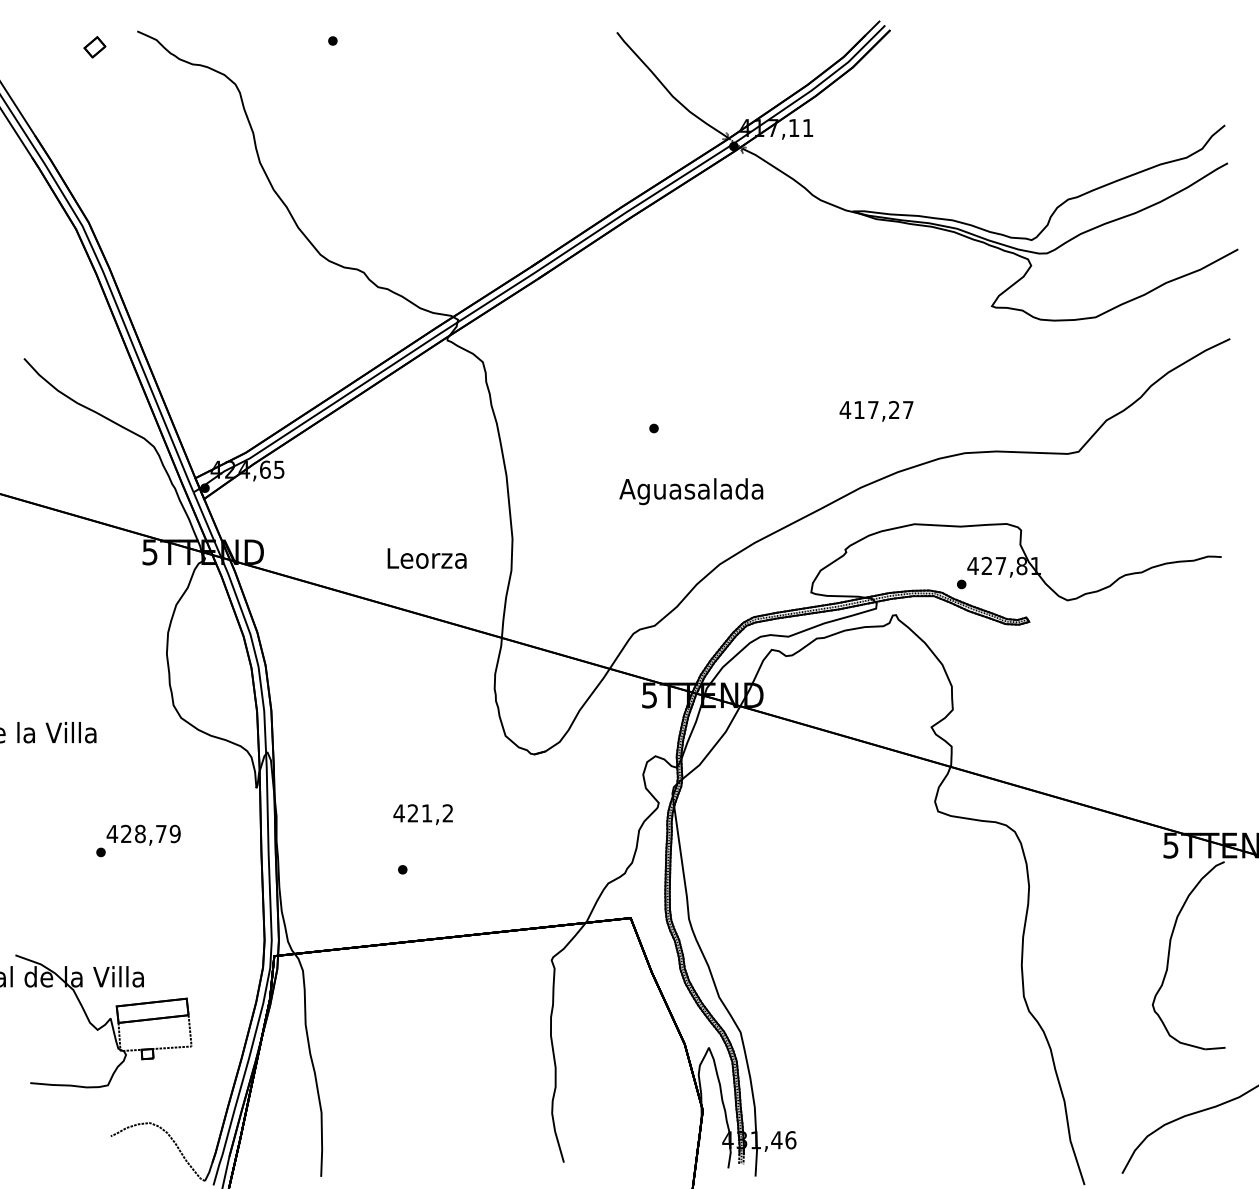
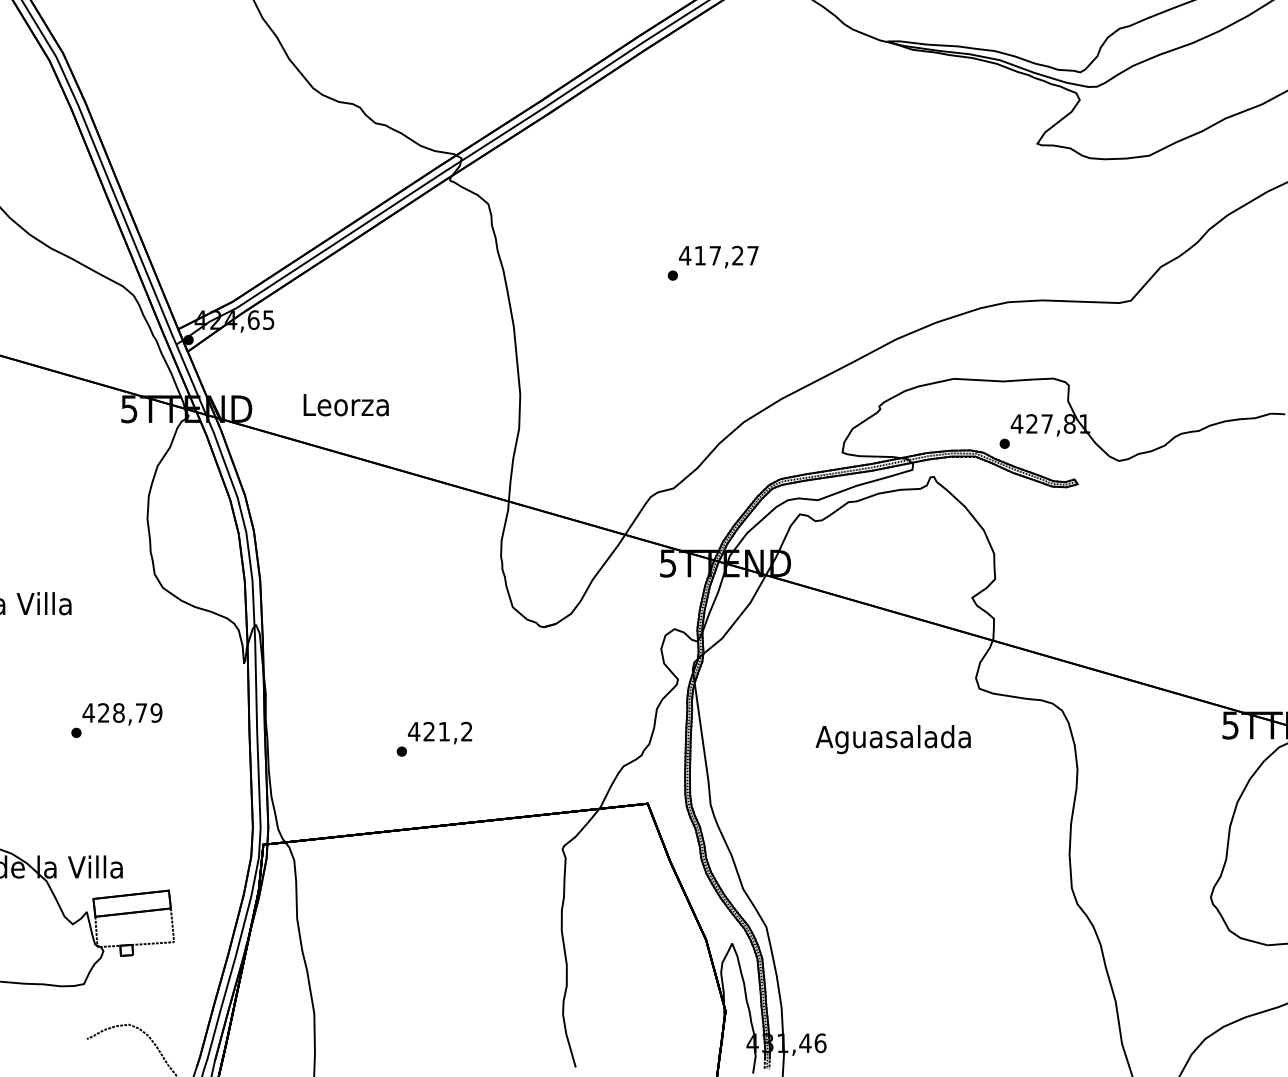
text: (876, 411) -> (718, 257), moved
text: (691, 491) -> (893, 739), moved
text: (426, 558) -> (345, 405), moved
text: (422, 814) -> (439, 732), moved

